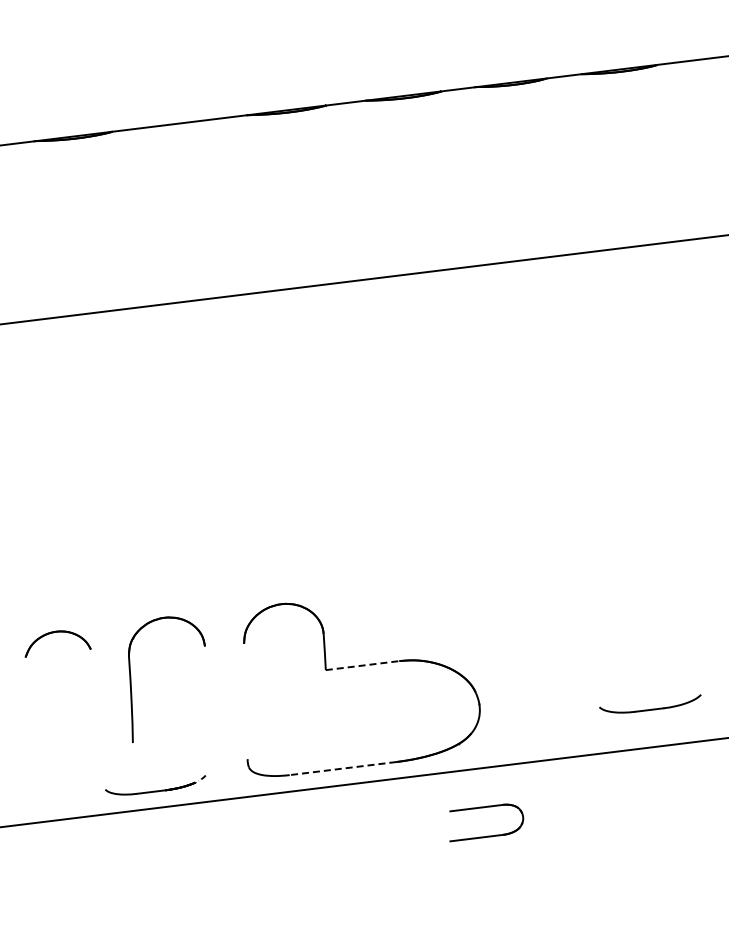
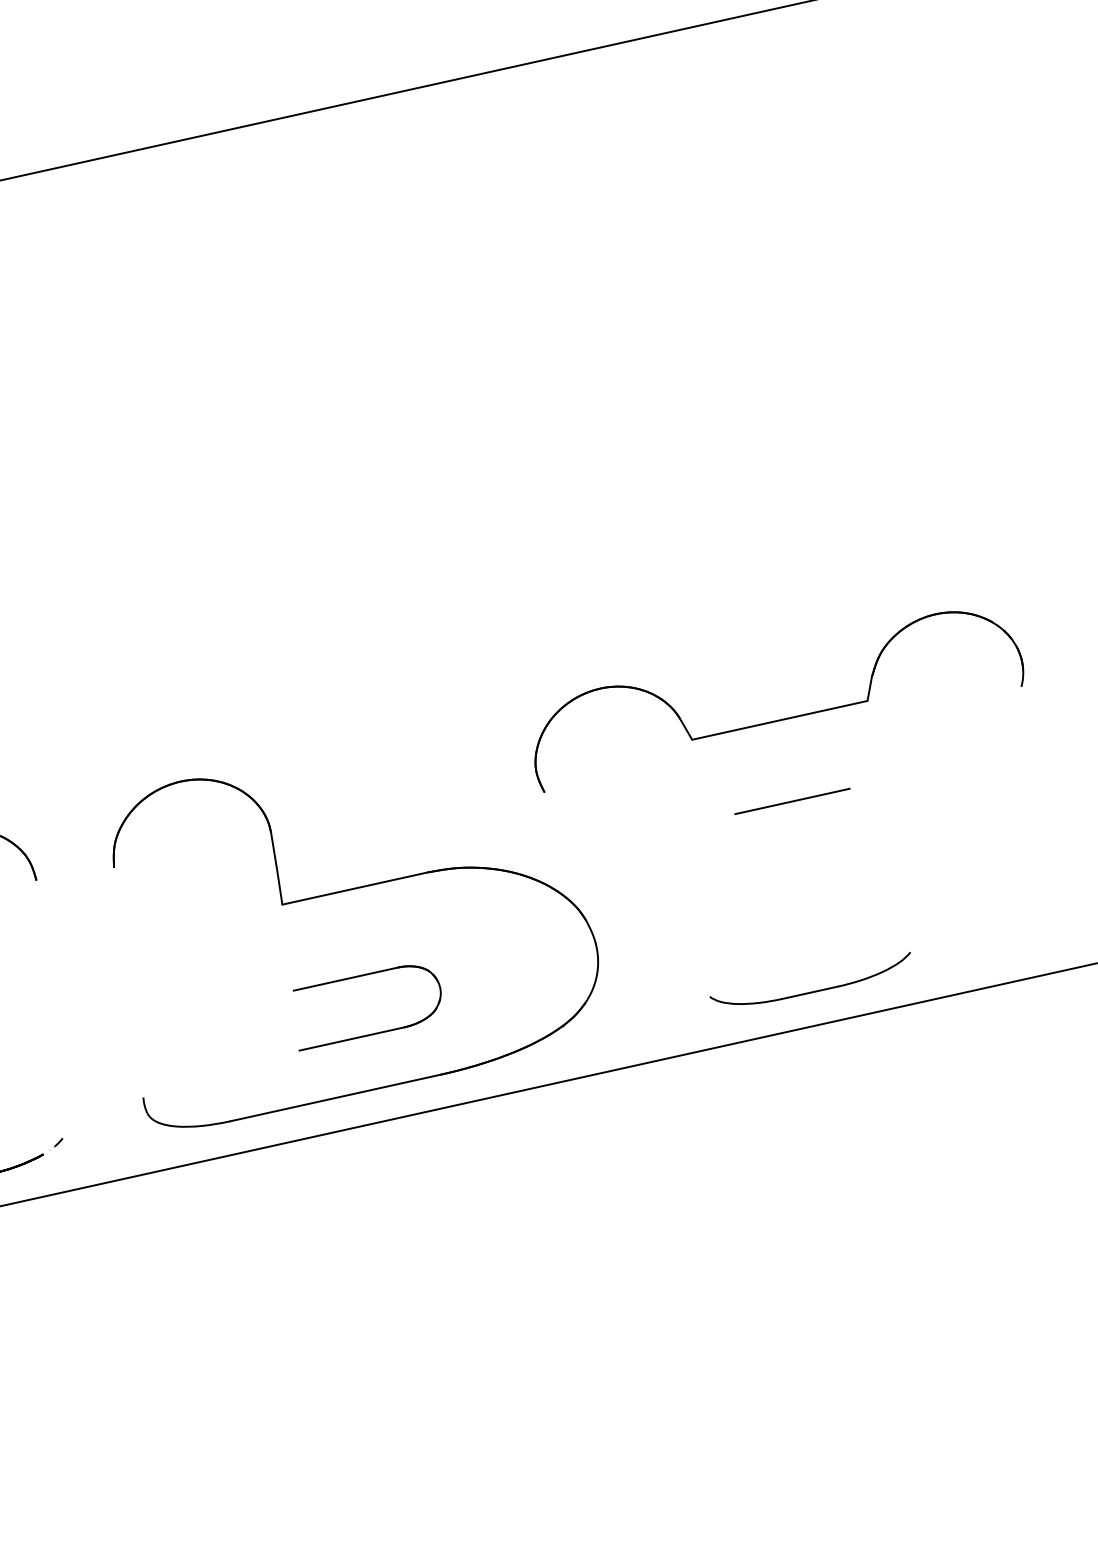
part: (581, 601) -> (779, 718), added
line: (583, 642) -> (791, 799), added
line: (363, 665) -> (356, 888), dashed -> solid
part: (650, 703) -> (811, 979), moved
line: (343, 768) -> (336, 1097), dashed -> solid
part: (487, 835) -> (372, 1031), moved

